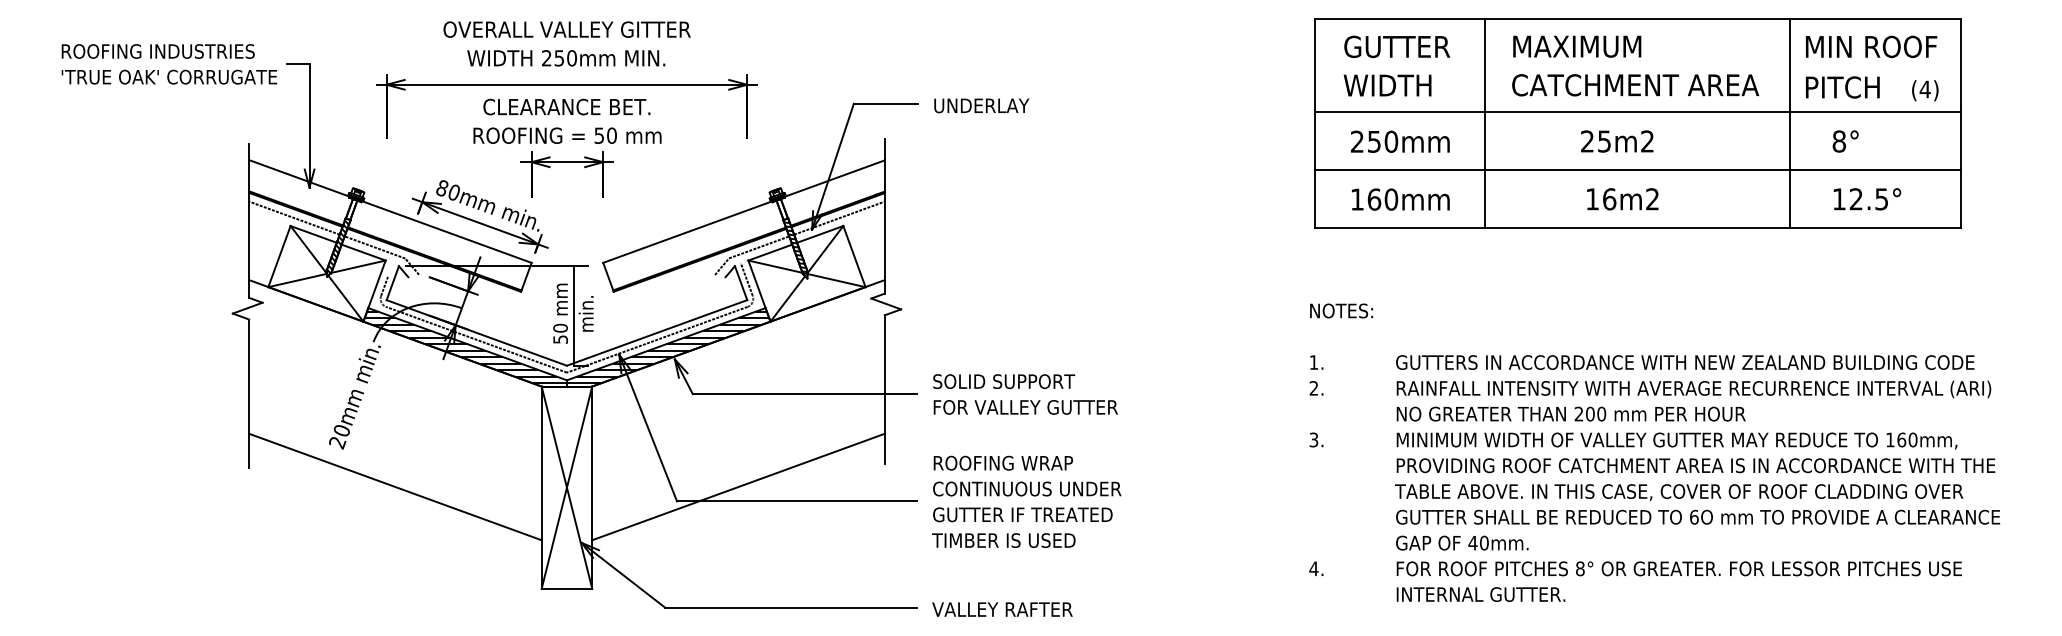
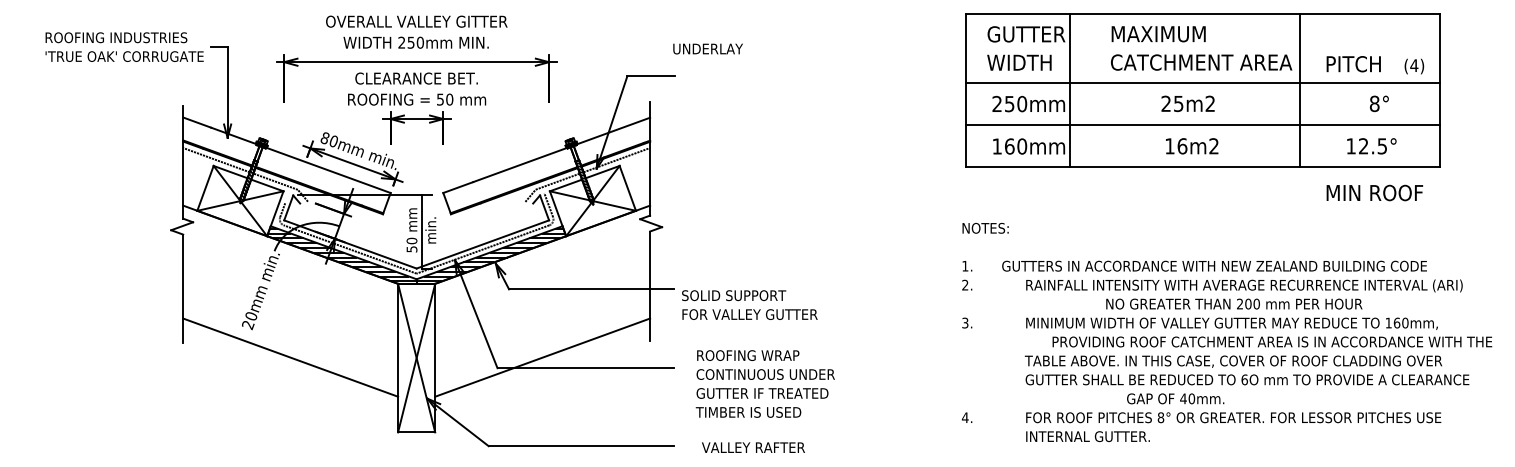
text: (1871, 46) -> (1374, 192), moved
text: (981, 105) -> (707, 48), moved
line: (1485, 123) -> (1070, 90), moved
line: (1790, 123) -> (1300, 90), moved
text: (1845, 141) -> (1379, 103), moved
text: (1685, 362) -> (1214, 266), moved
text: (1025, 394) -> (749, 305), moved
text: (1570, 413) -> (1233, 303), moved
text: (1695, 465) -> (1272, 341), moved
text: (1026, 501) -> (765, 383), moved
text: (1462, 542) -> (1175, 398), moved
text: (1002, 609) -> (753, 447), moved

